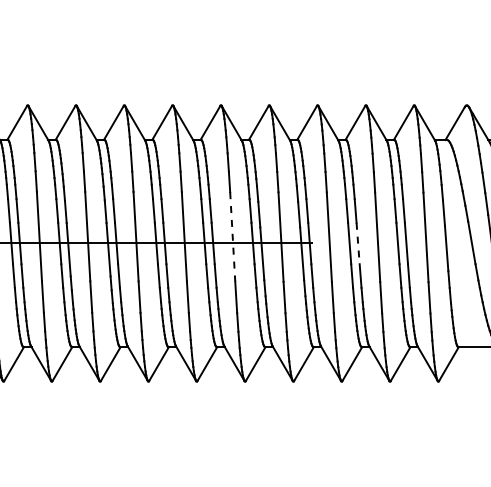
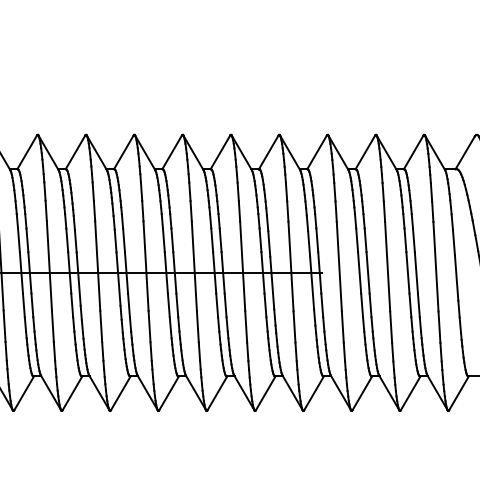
line: (232, 236) -> (242, 265), dashed -> solid
line: (358, 243) -> (368, 272), dashed -> solid

